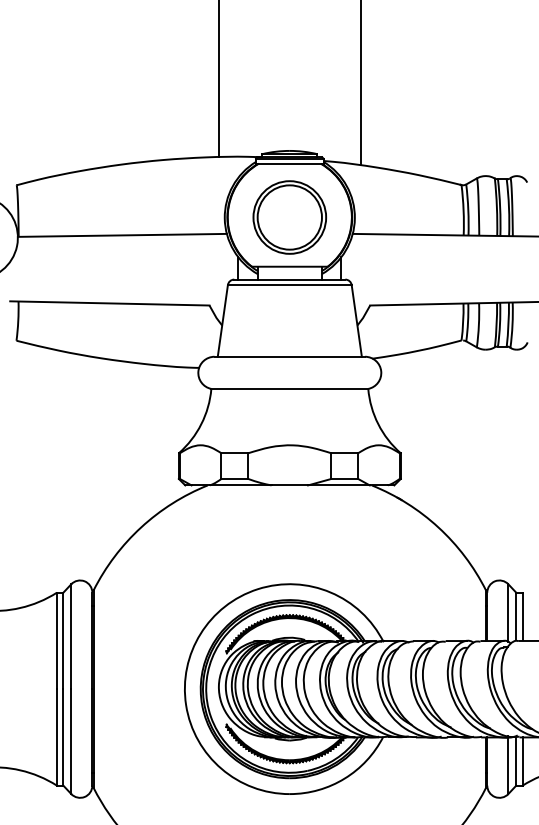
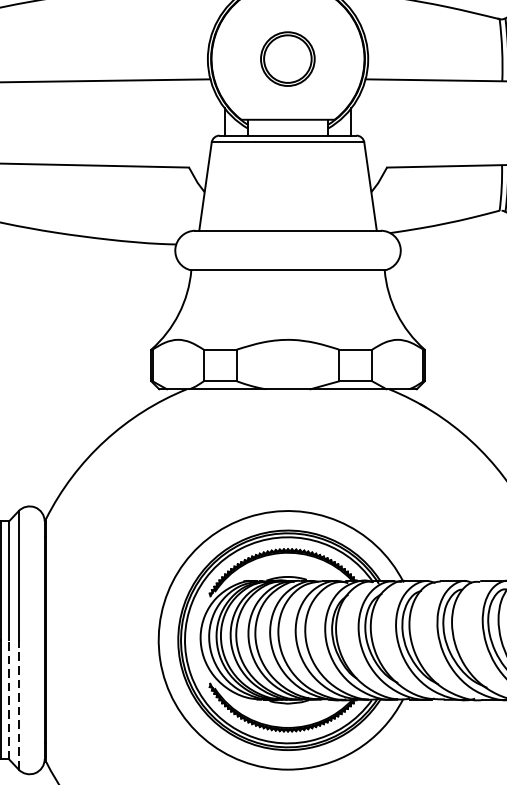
part: (289, 217) -> (287, 59), size x0.6
line: (63, 736) -> (9, 698), solid -> dashed
line: (71, 741) -> (18, 704), solid -> dashed

